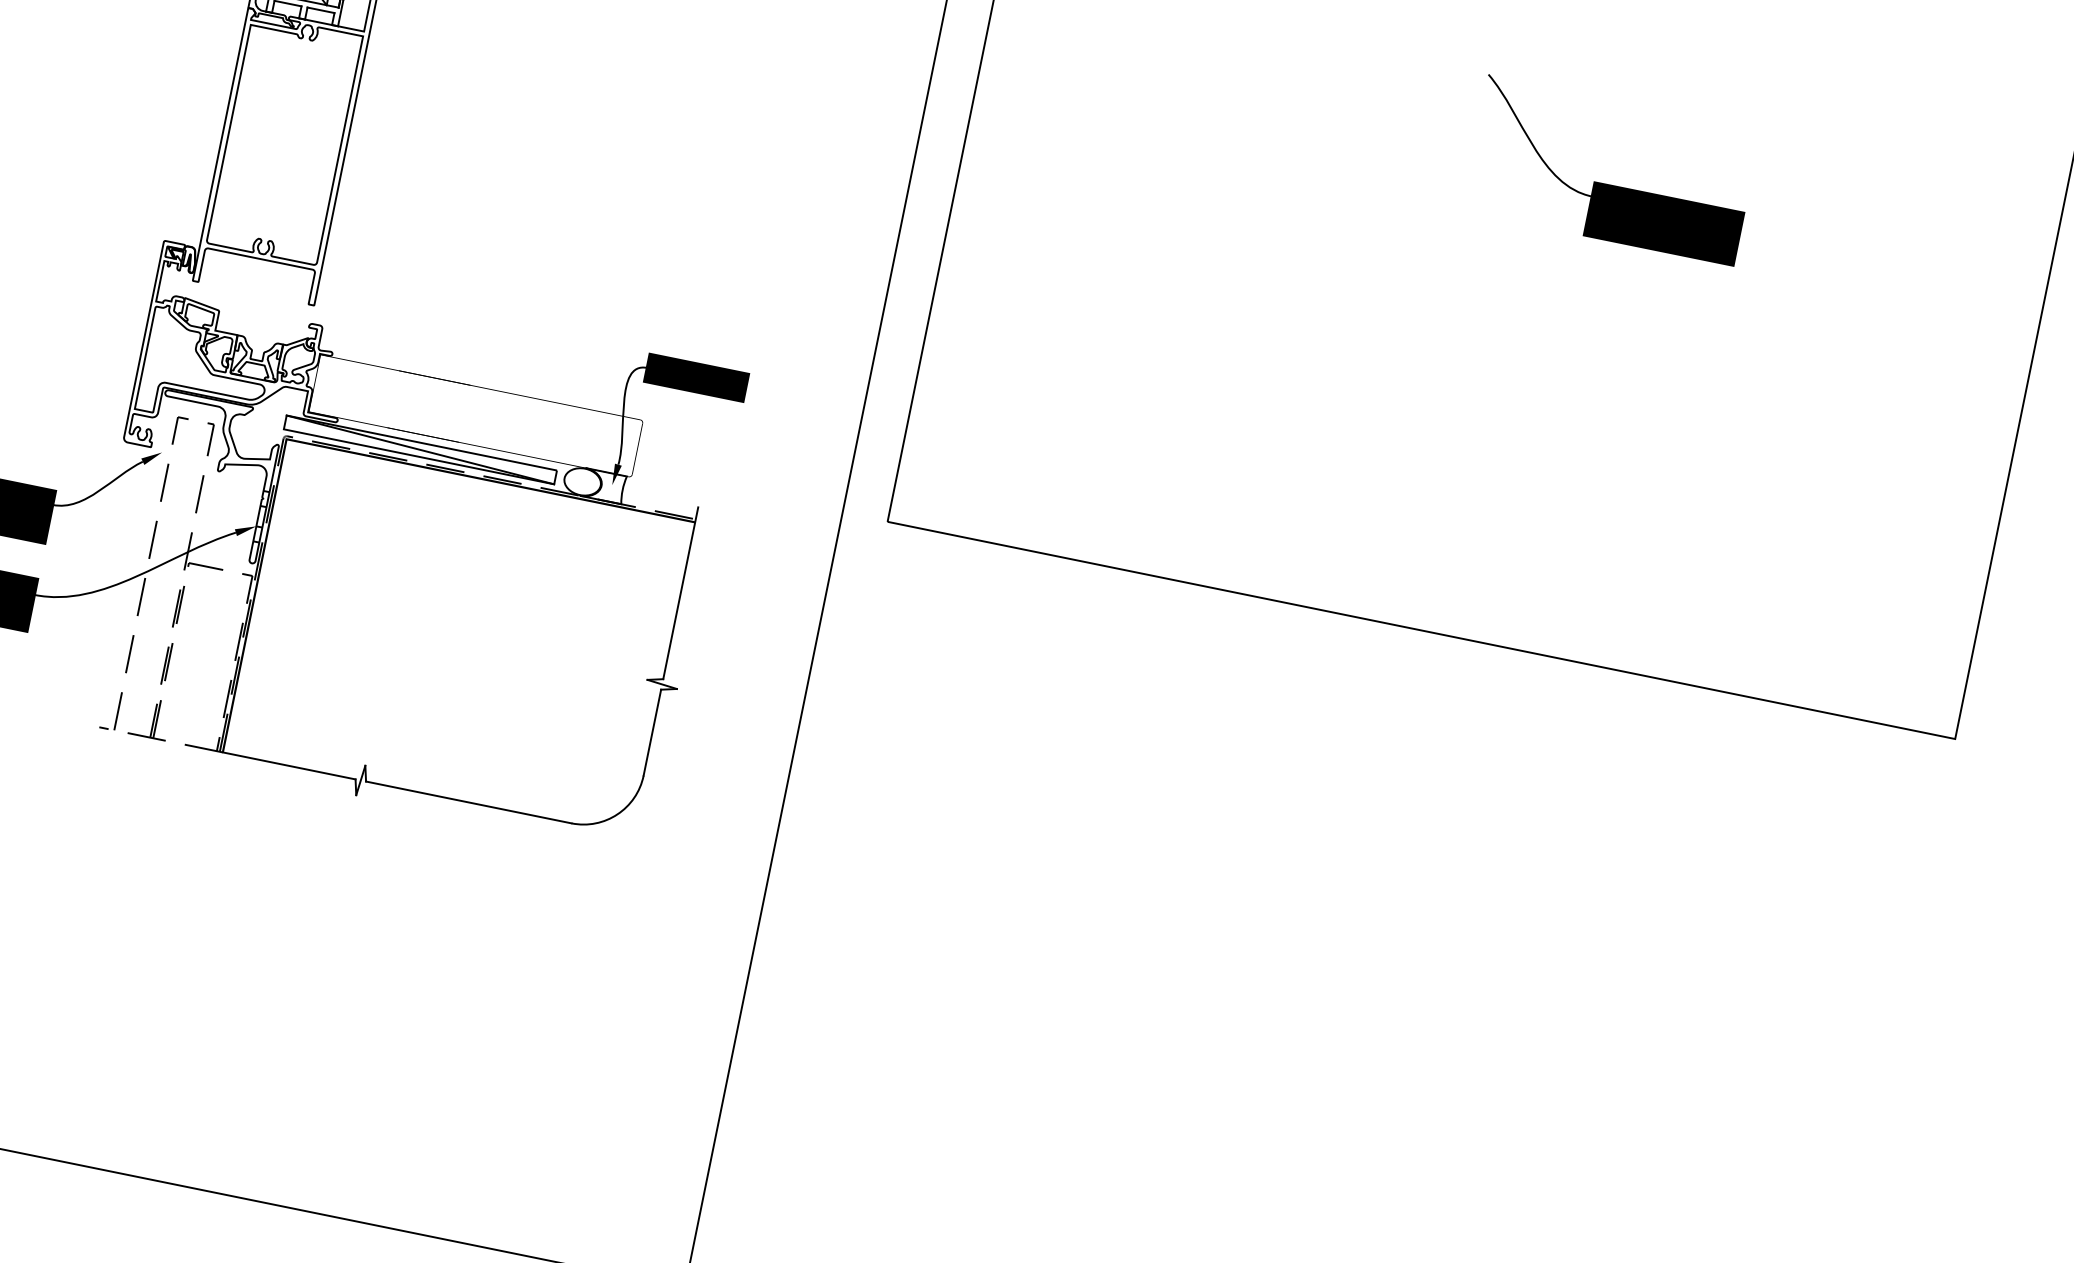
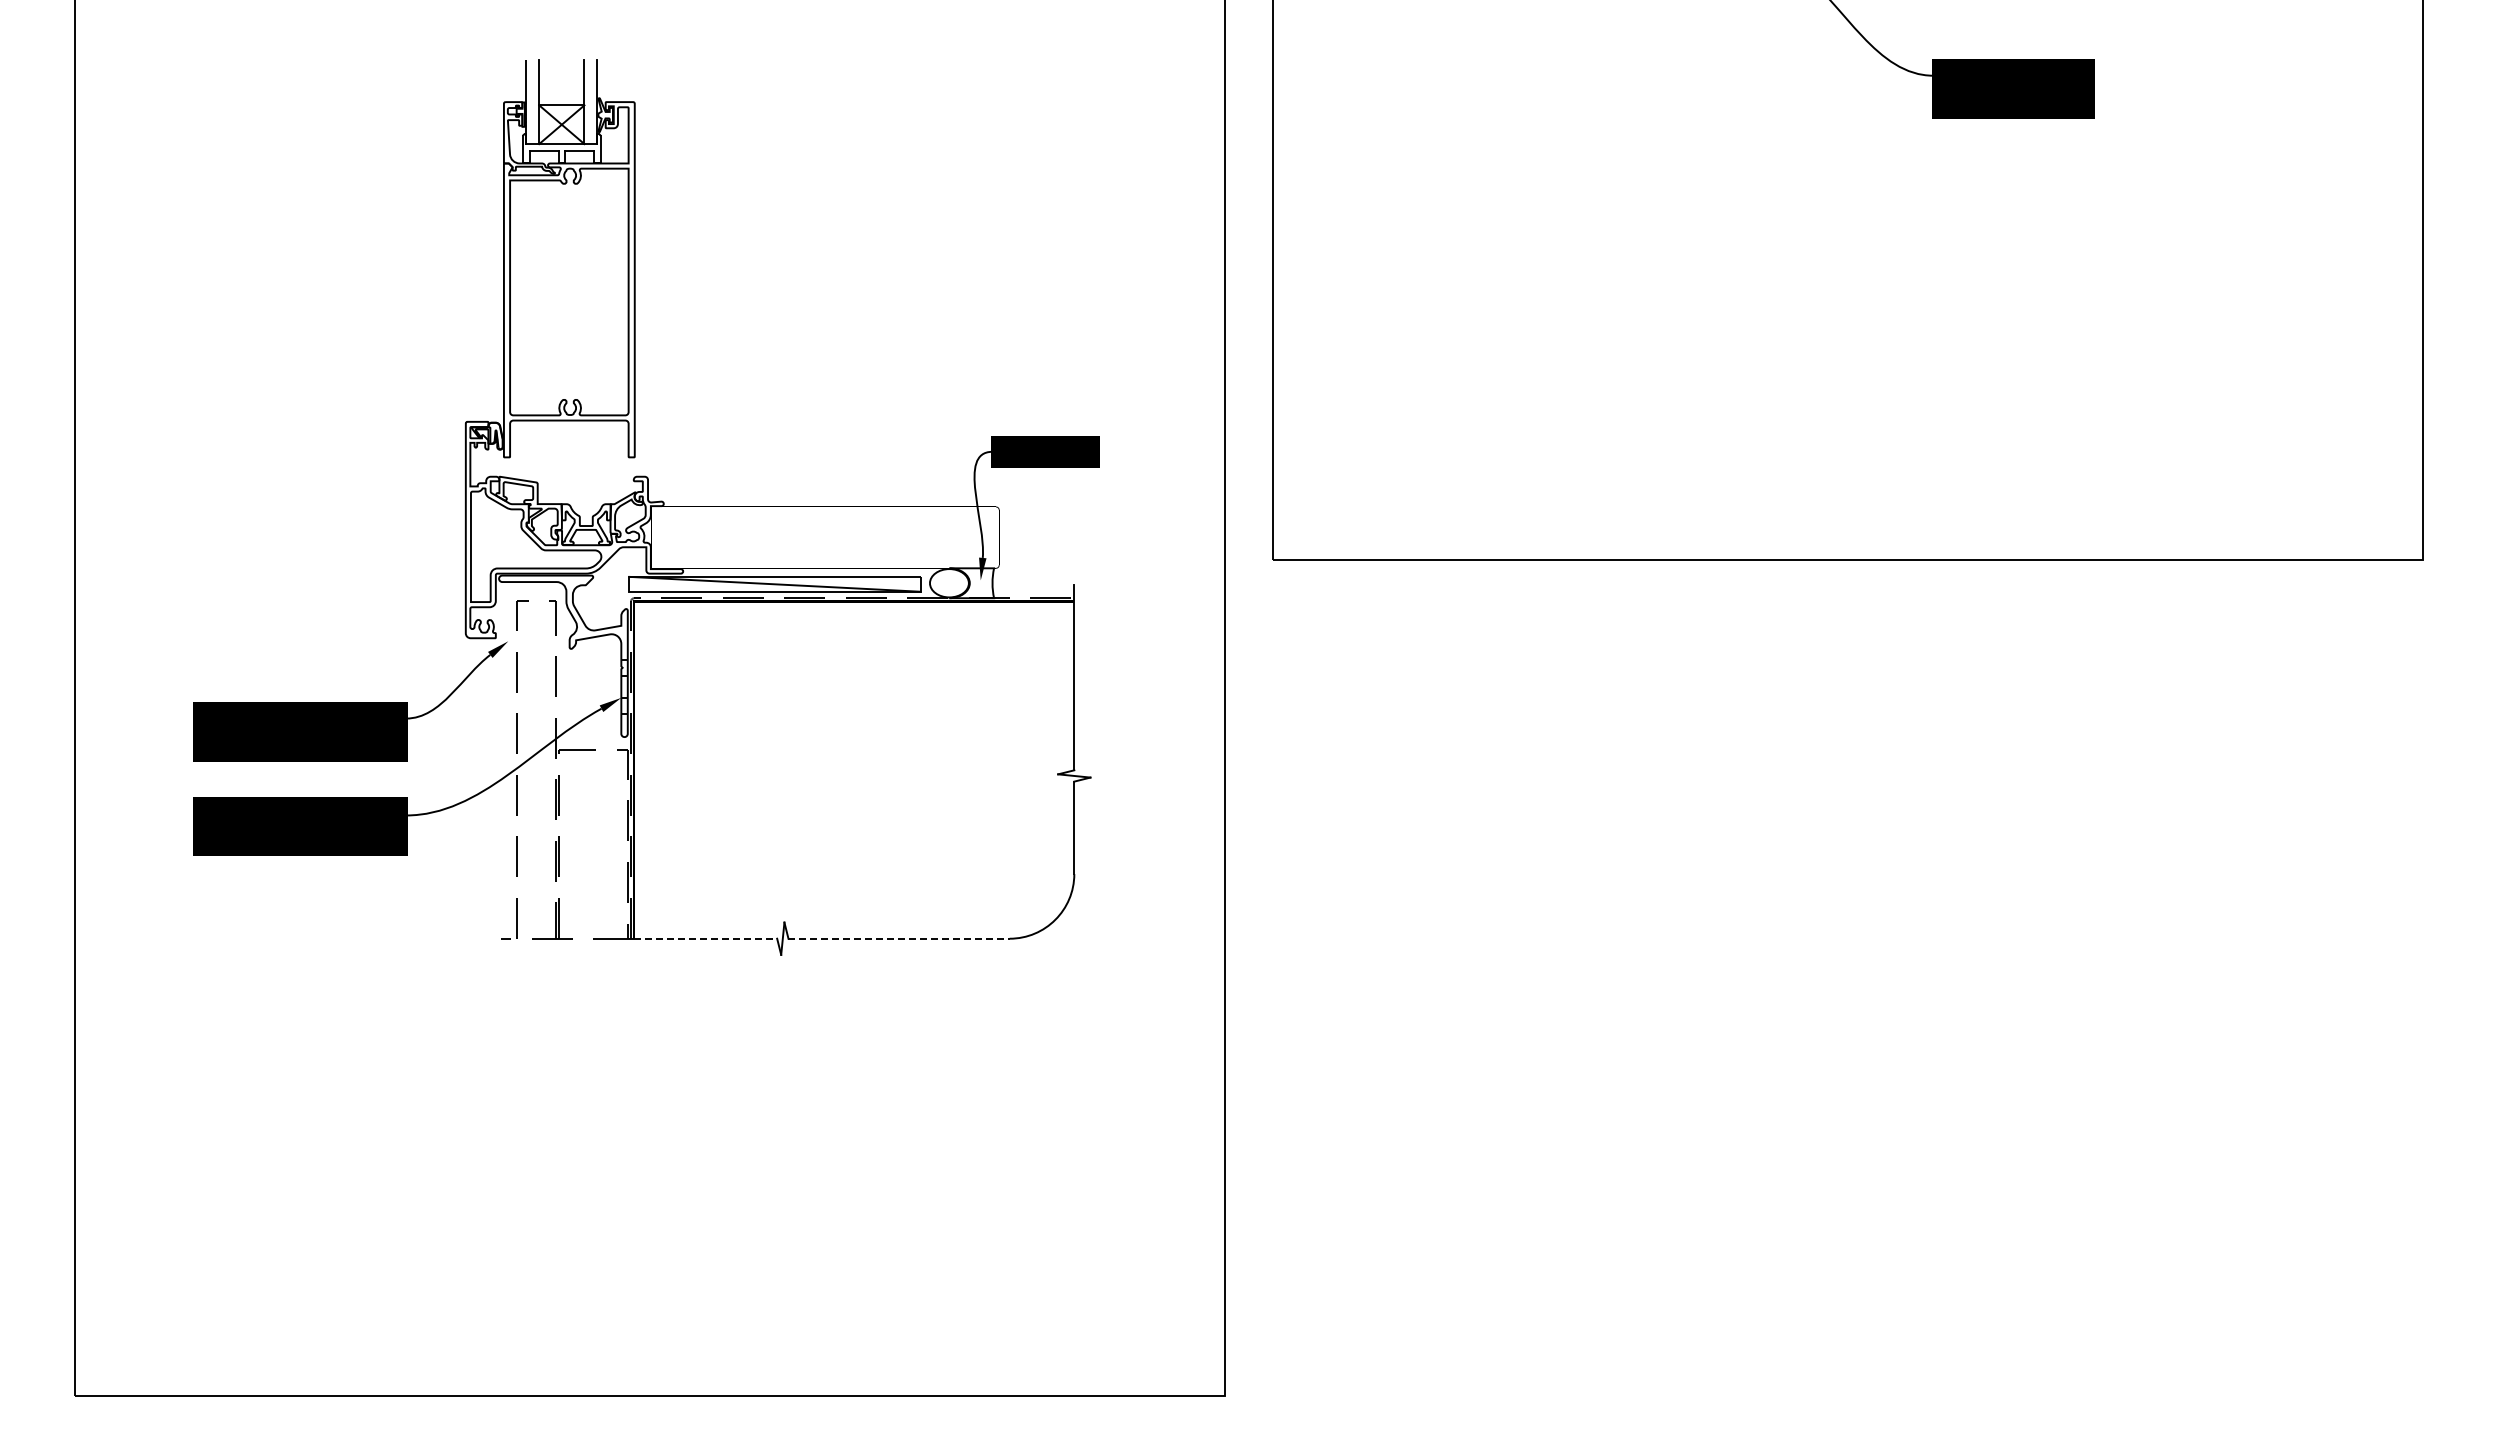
line: (289, 765) -> (706, 938), solid -> dashed
line: (469, 802) -> (899, 938), solid -> dashed

